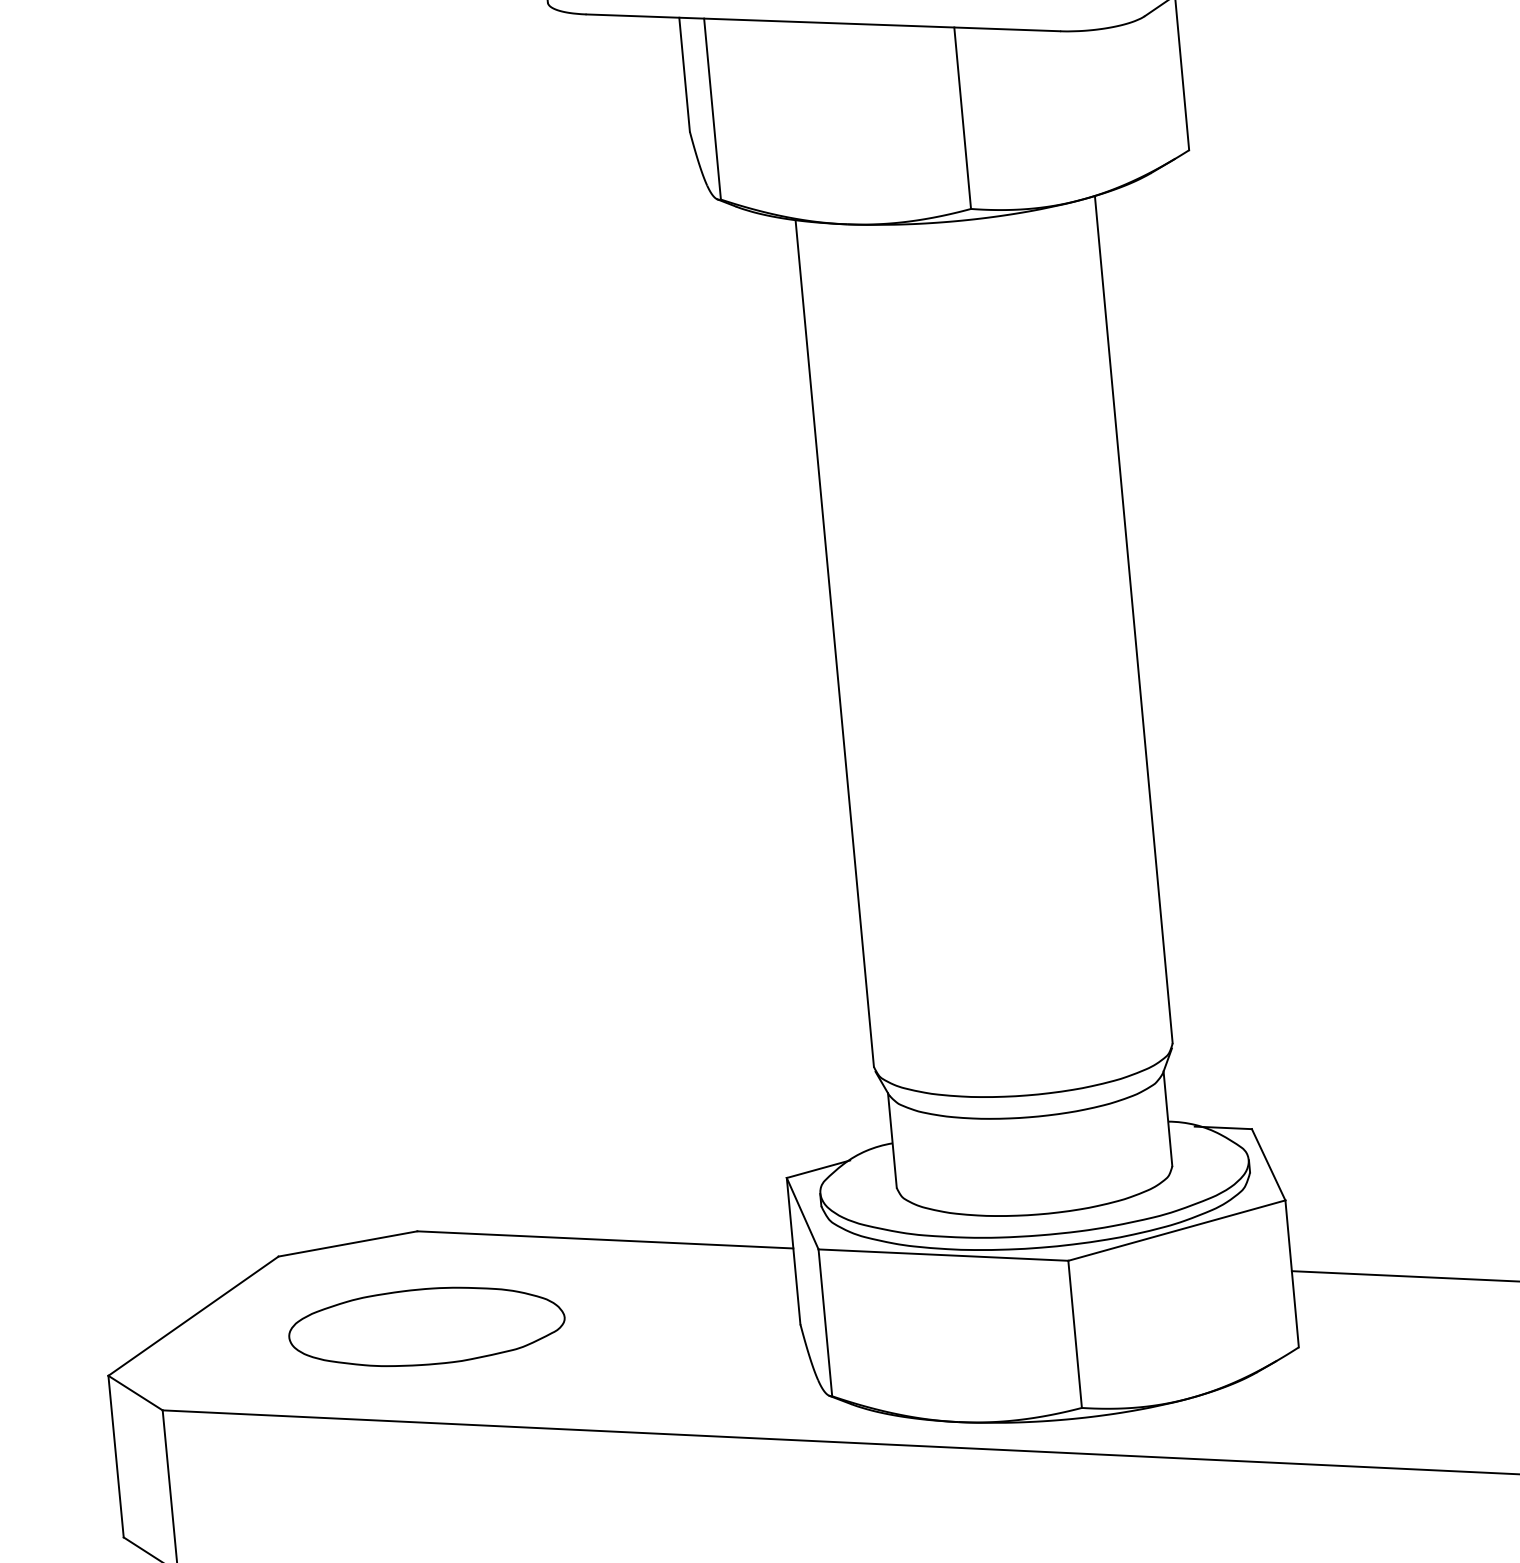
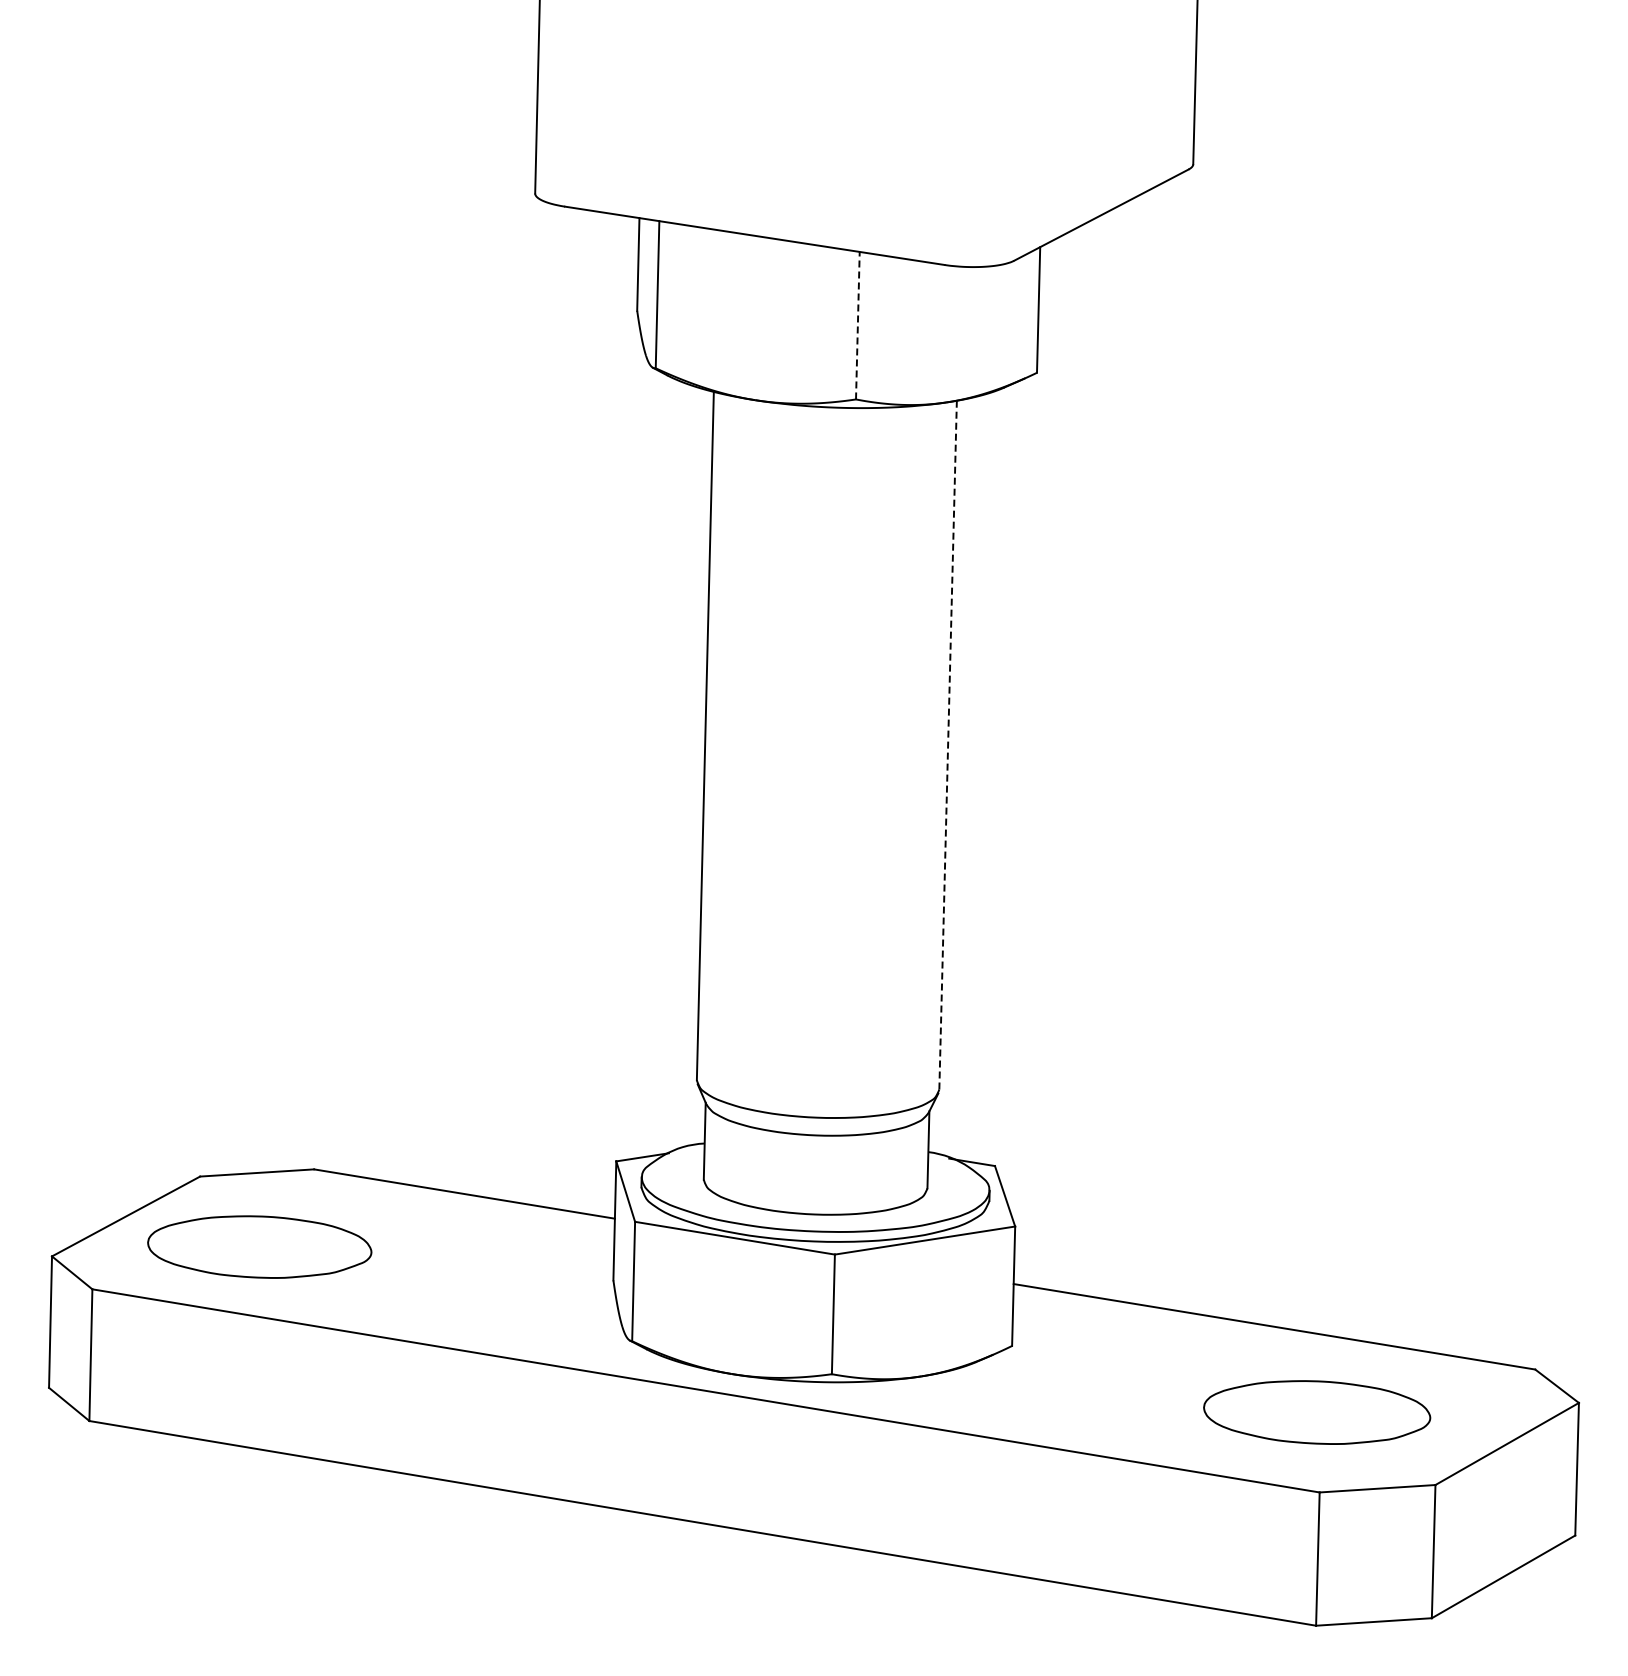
line: (962, 118) -> (857, 325), solid -> dashed
line: (1134, 618) -> (948, 744), solid -> dashed
part: (426, 1326) -> (259, 1246), moved

